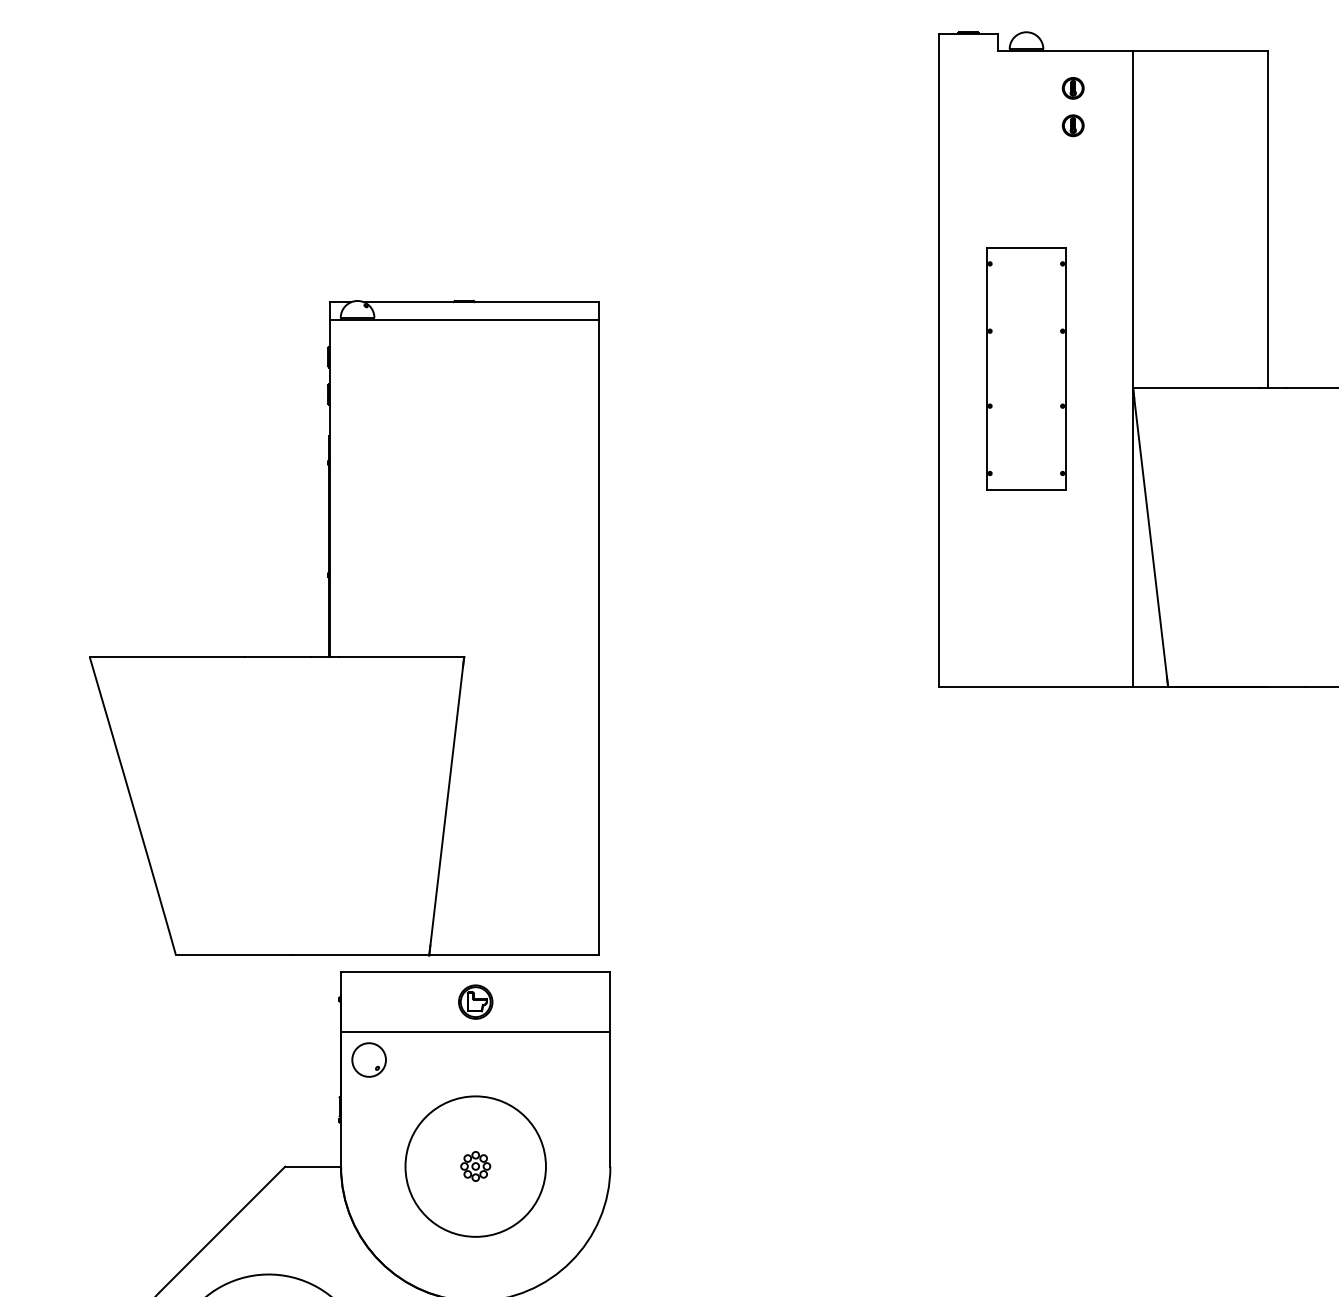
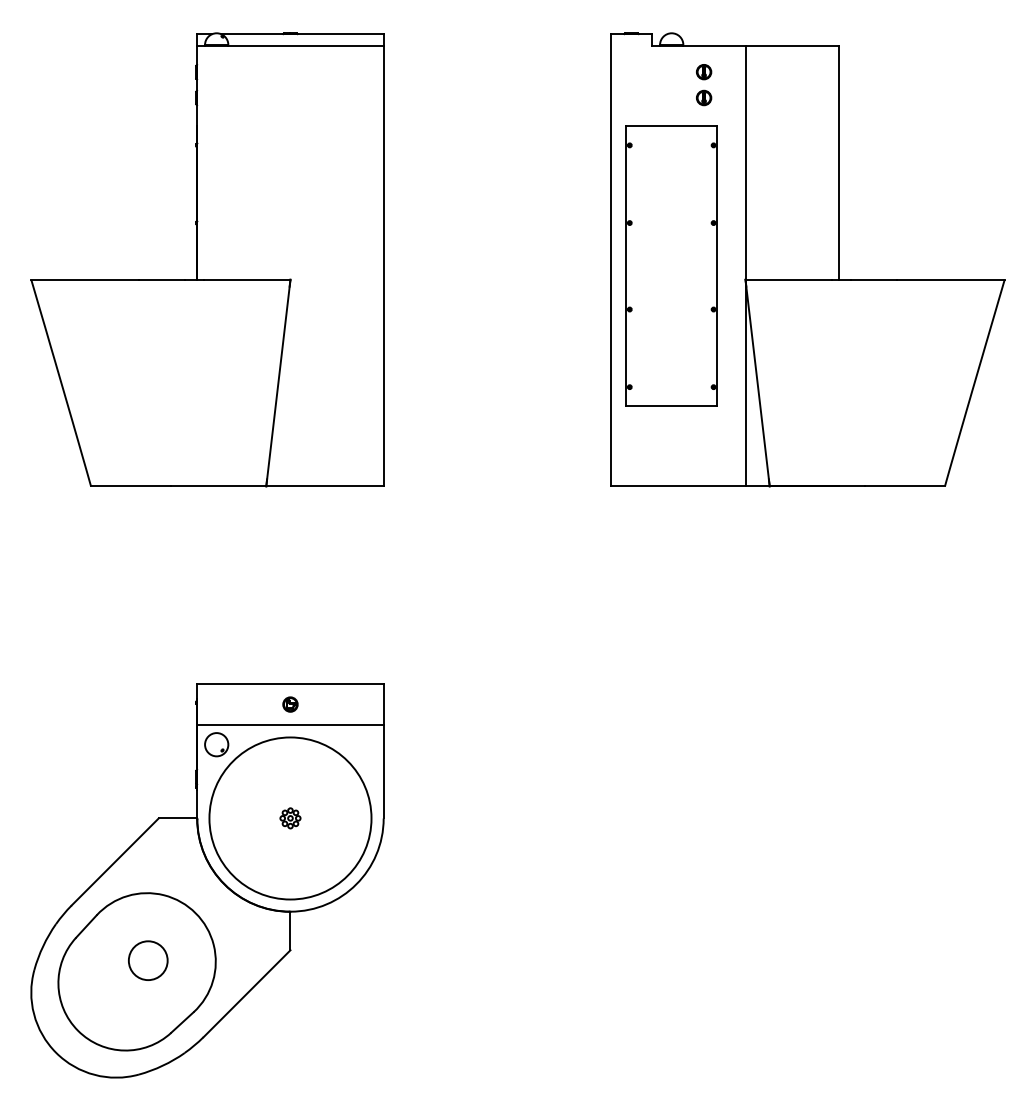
part: (1026, 367) -> (671, 265), size x1.67
part: (344, 627) -> (207, 259), moved
part: (475, 1001) -> (290, 704), size x0.62
circle: (475, 1166) -> (290, 818), size x1.67

